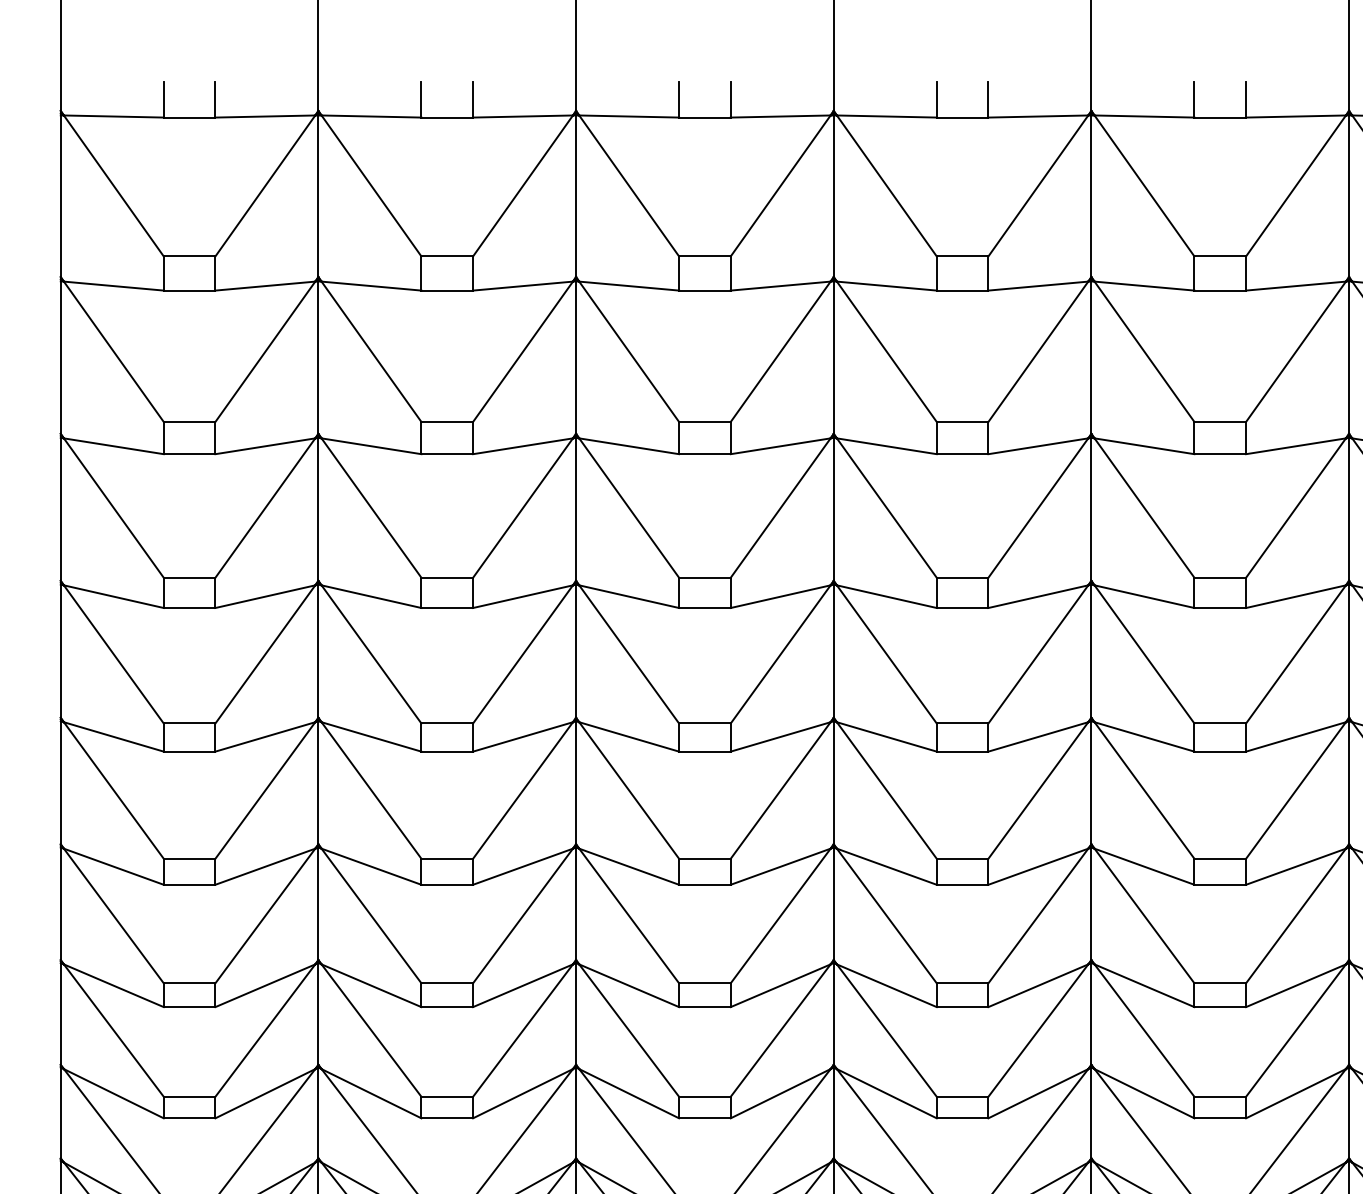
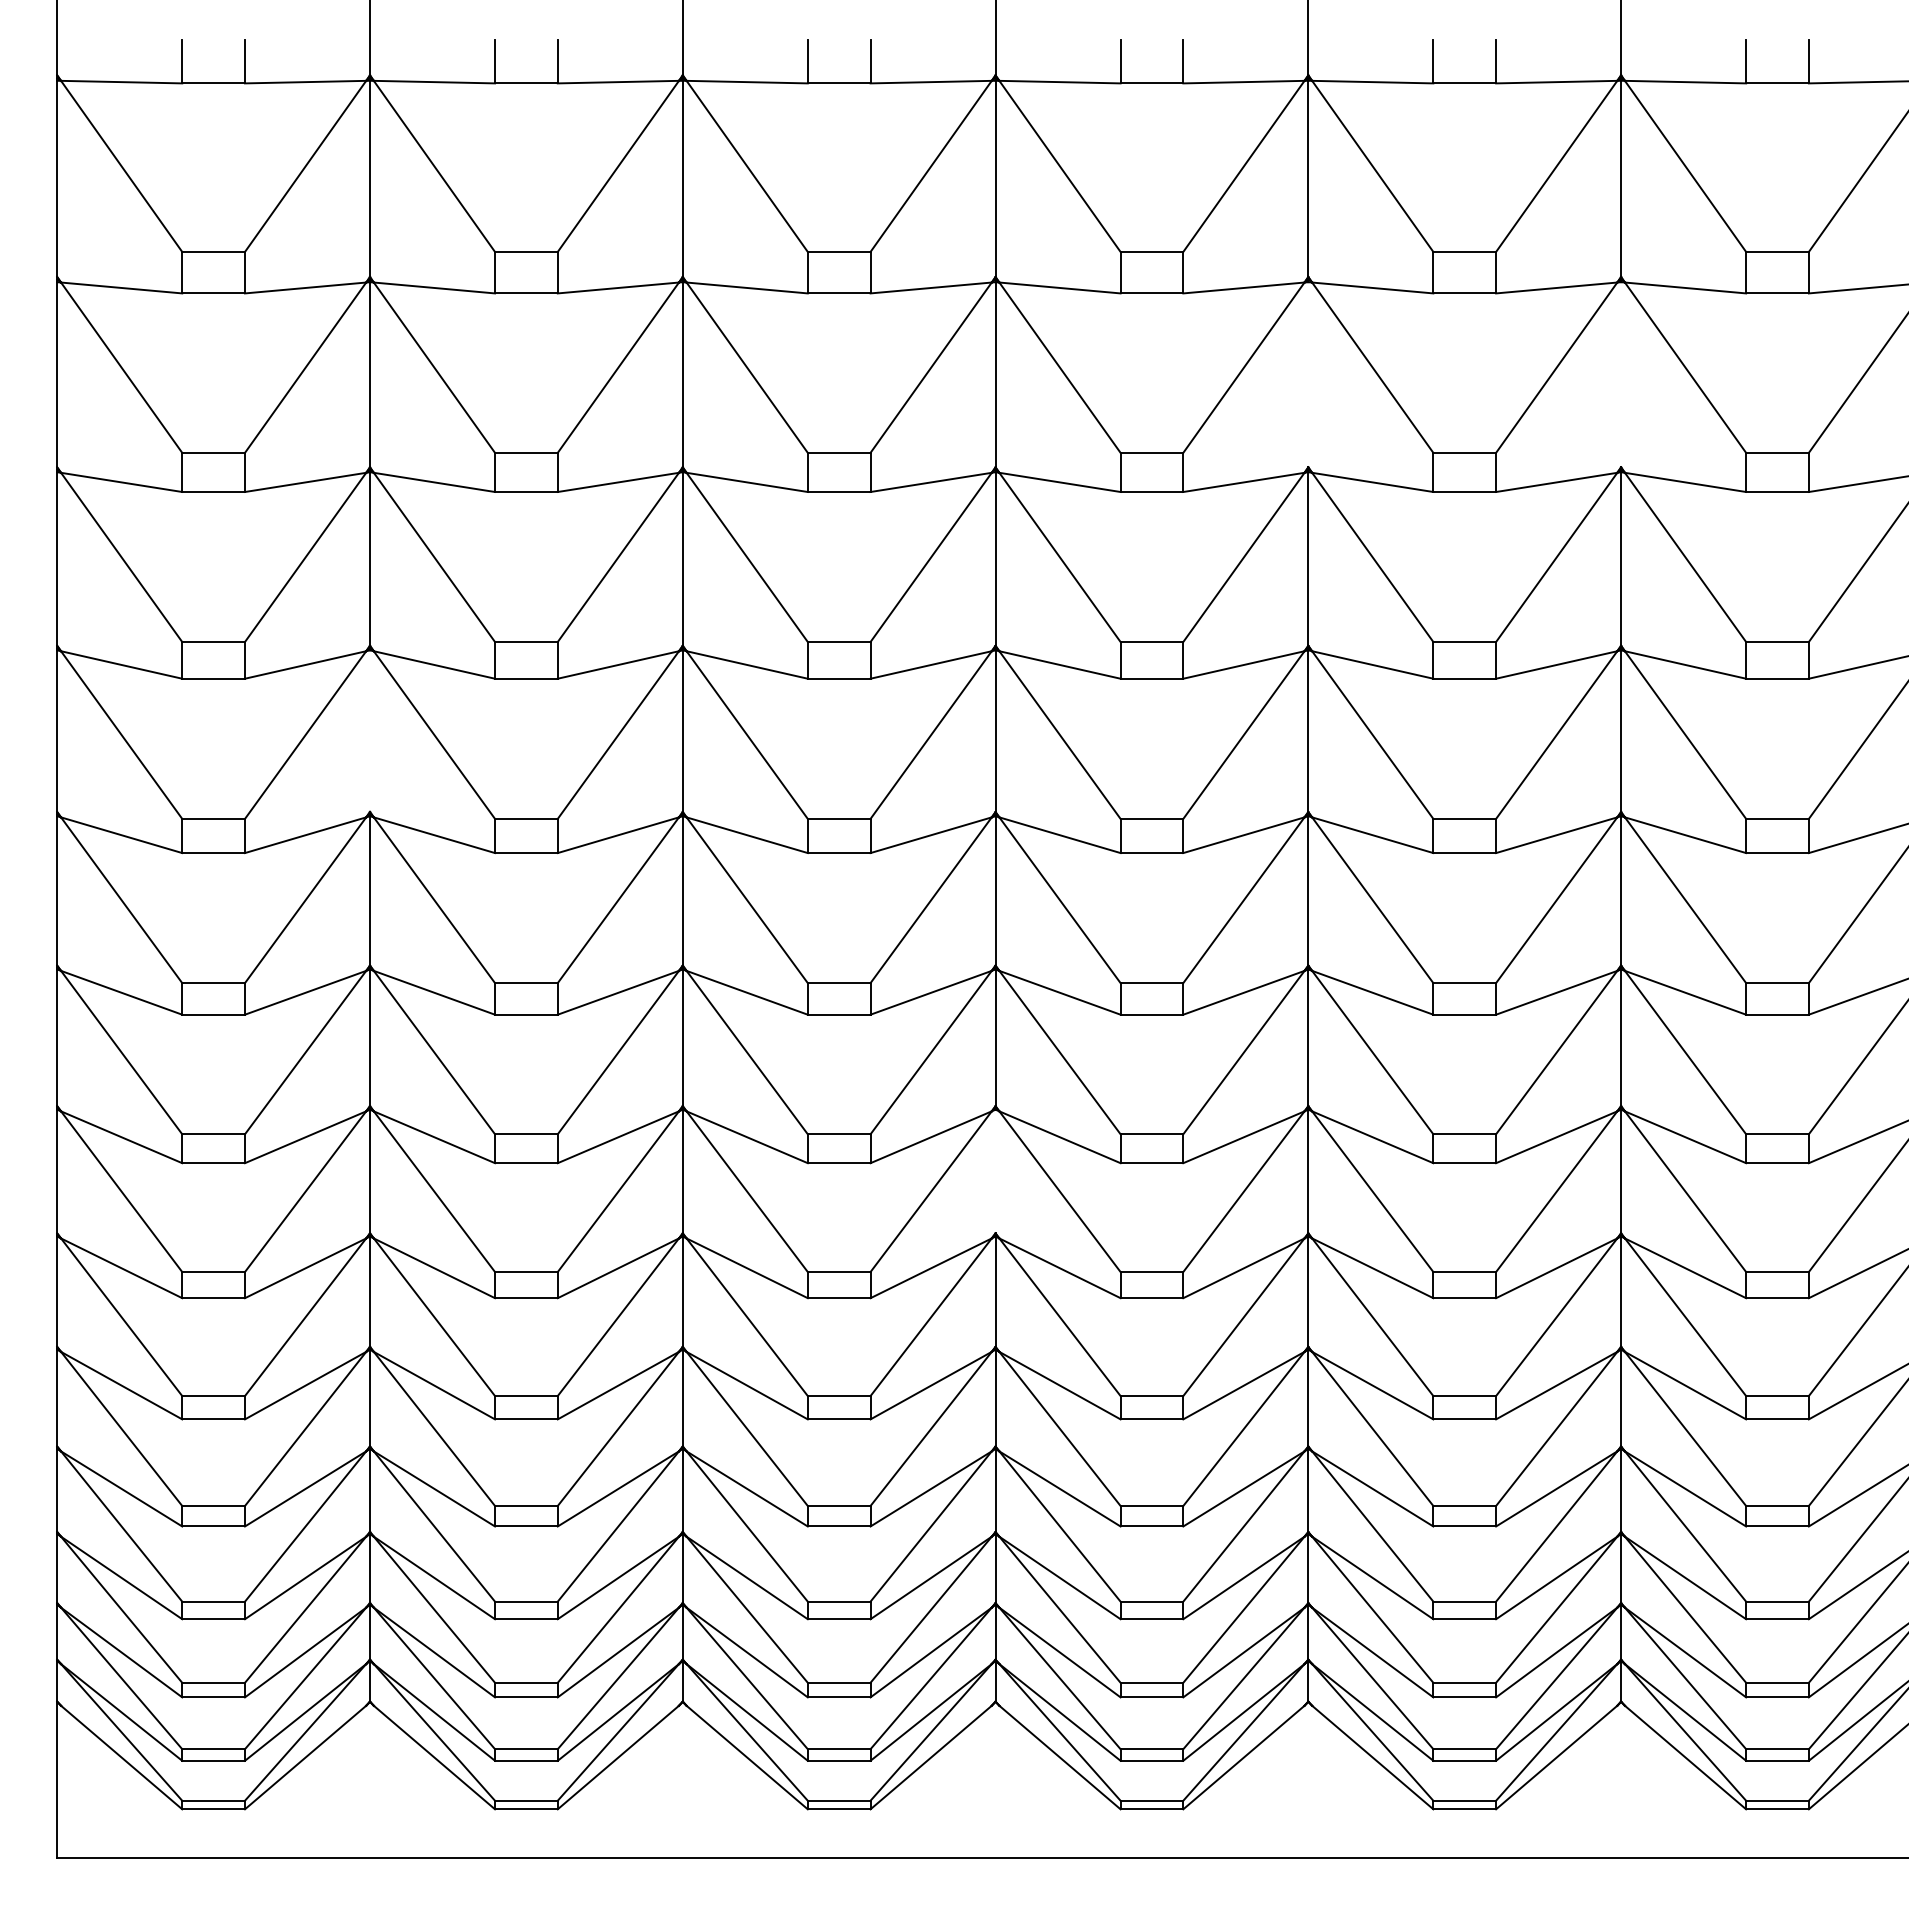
line: (1091, 357) -> (1308, 374), removed
line: (1349, 357) -> (1621, 374), removed
line: (318, 650) -> (370, 730), removed
line: (833, 1013) -> (995, 1171), removed

